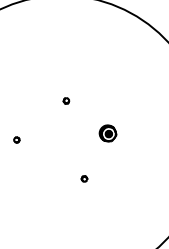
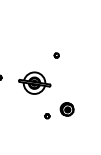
part: (66, 100) -> (56, 55), moved
part: (107, 133) -> (66, 109), moved
part: (62, 139) -> (35, 82), added

